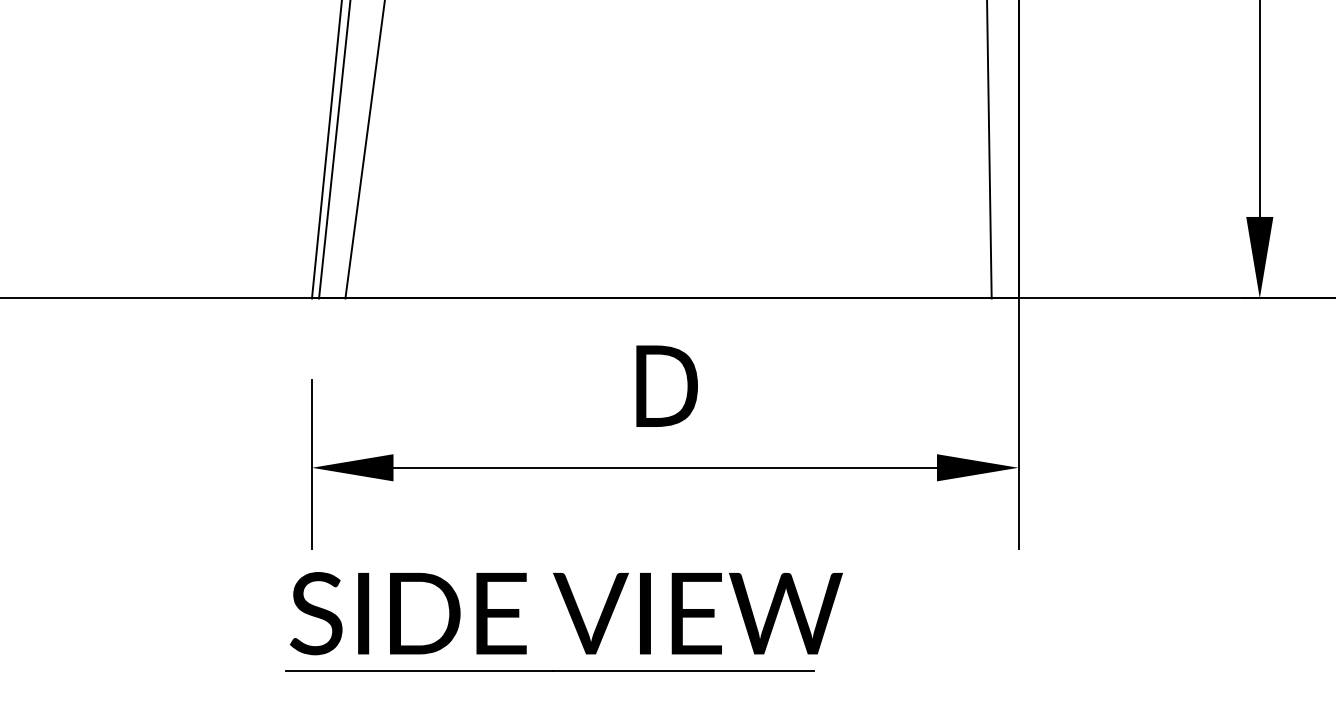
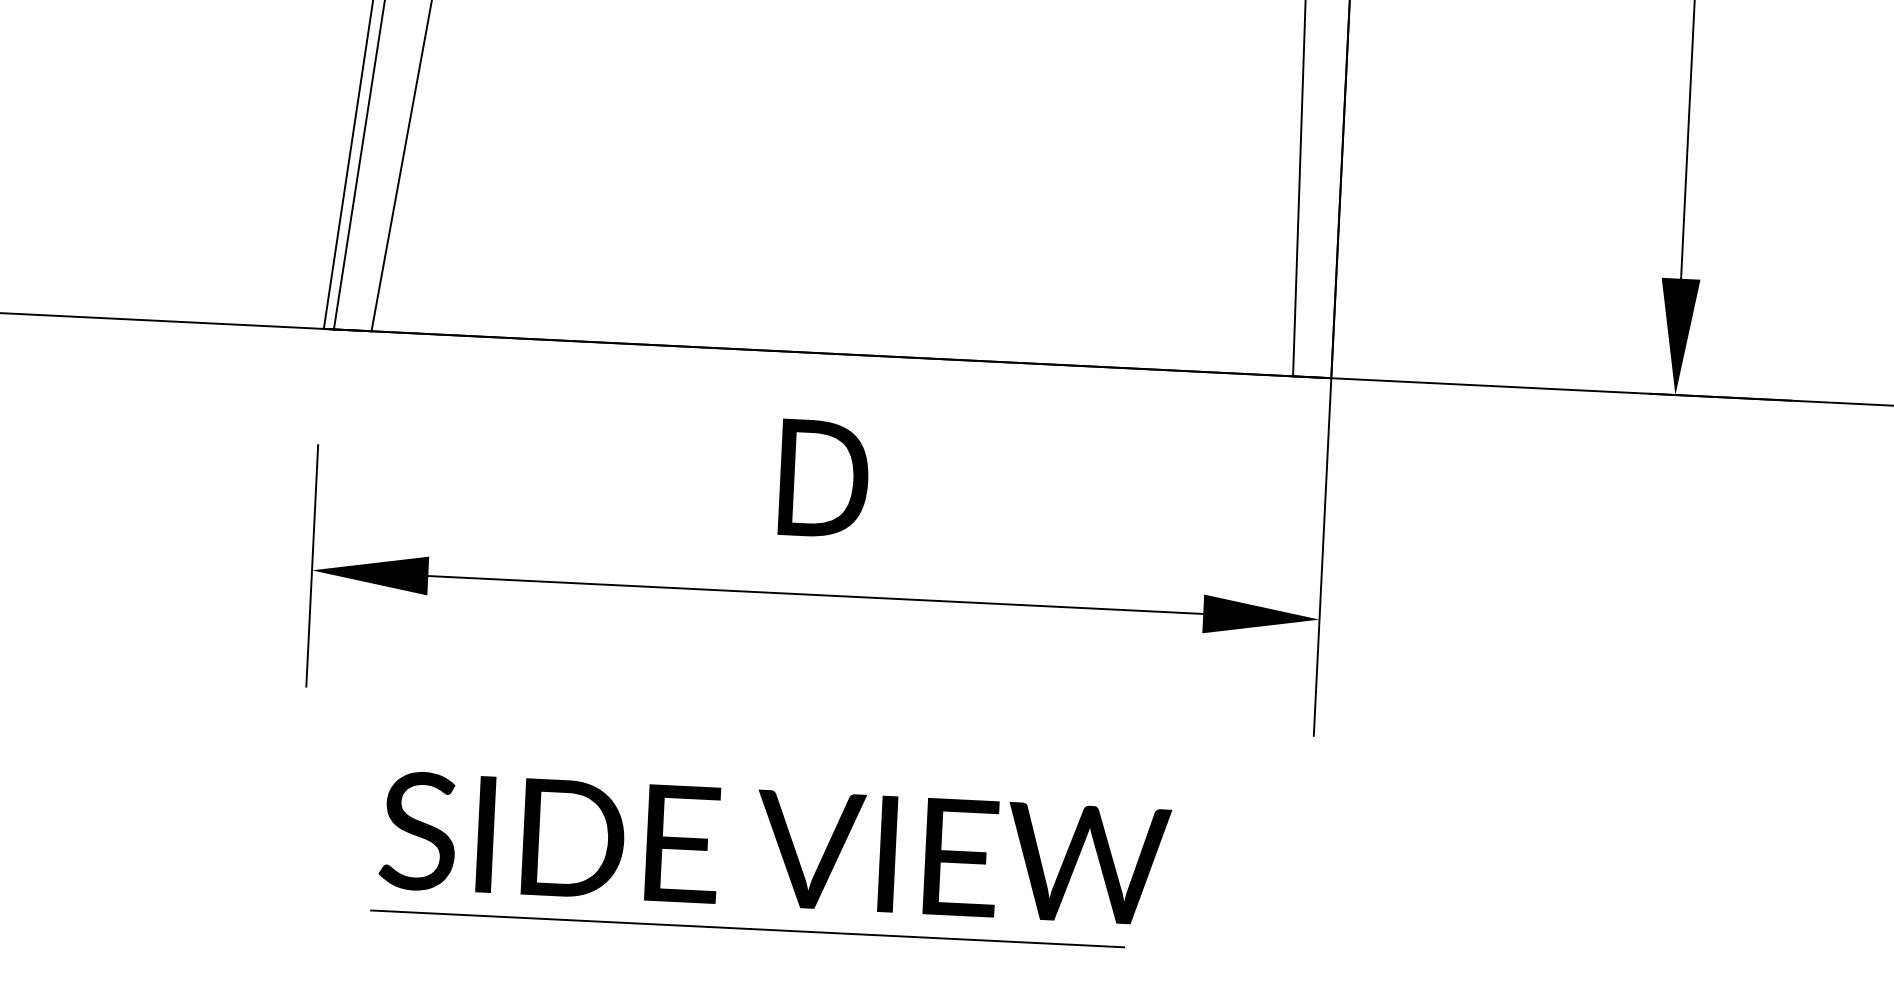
part: (571, 619) -> (781, 857), moved

